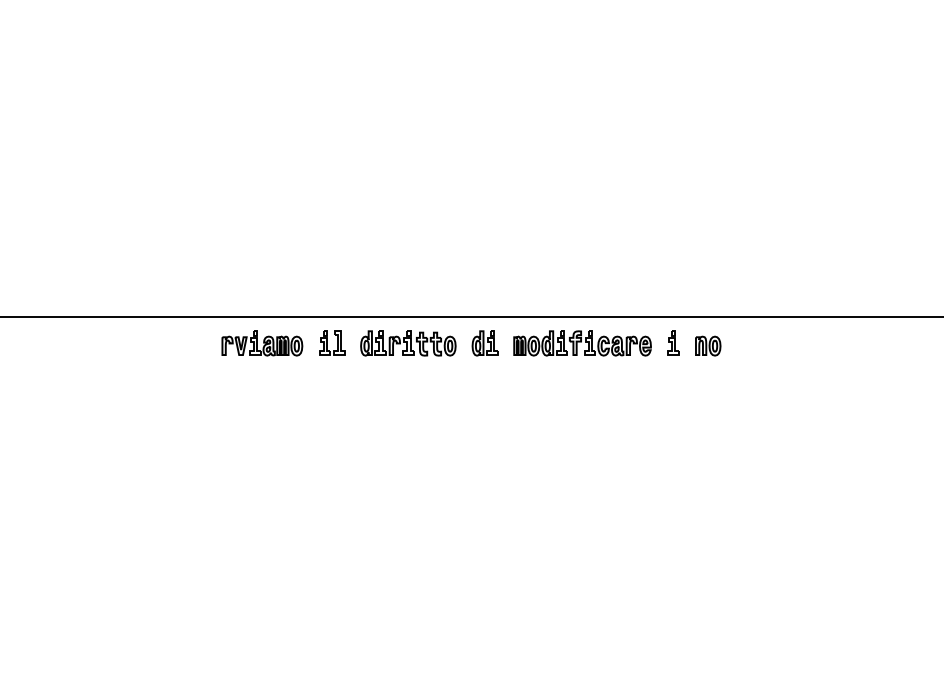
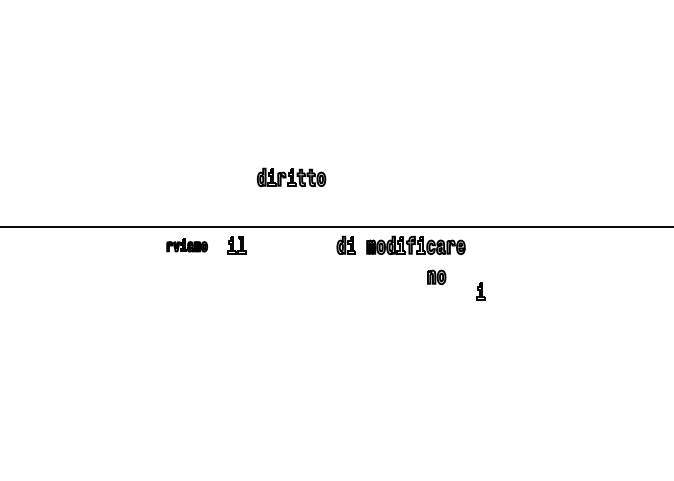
part: (408, 342) -> (291, 176), moved
part: (261, 343) -> (186, 245), size x0.7
part: (672, 343) -> (480, 291), moved
part: (707, 344) -> (436, 276), moved

